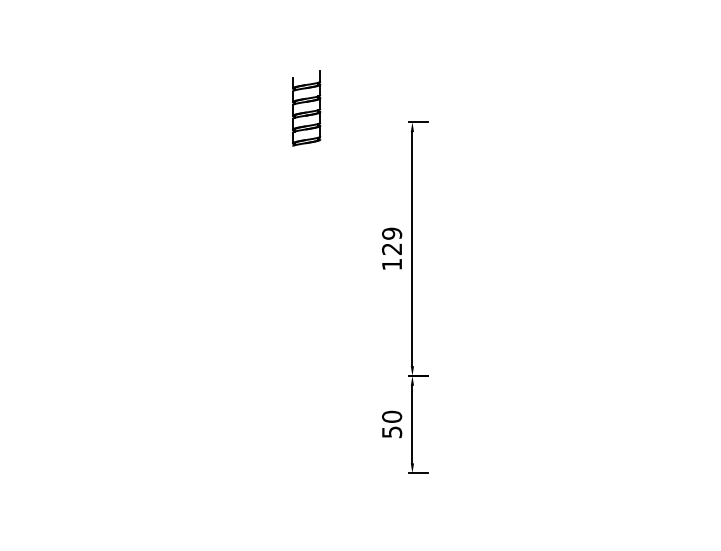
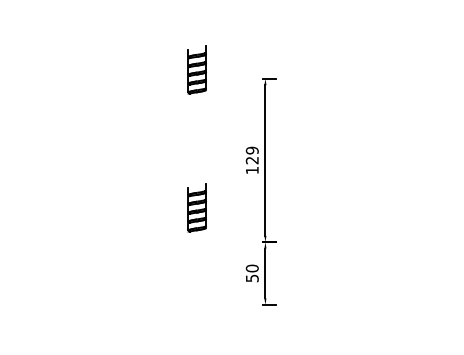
part: (305, 322) -> (196, 207), added

